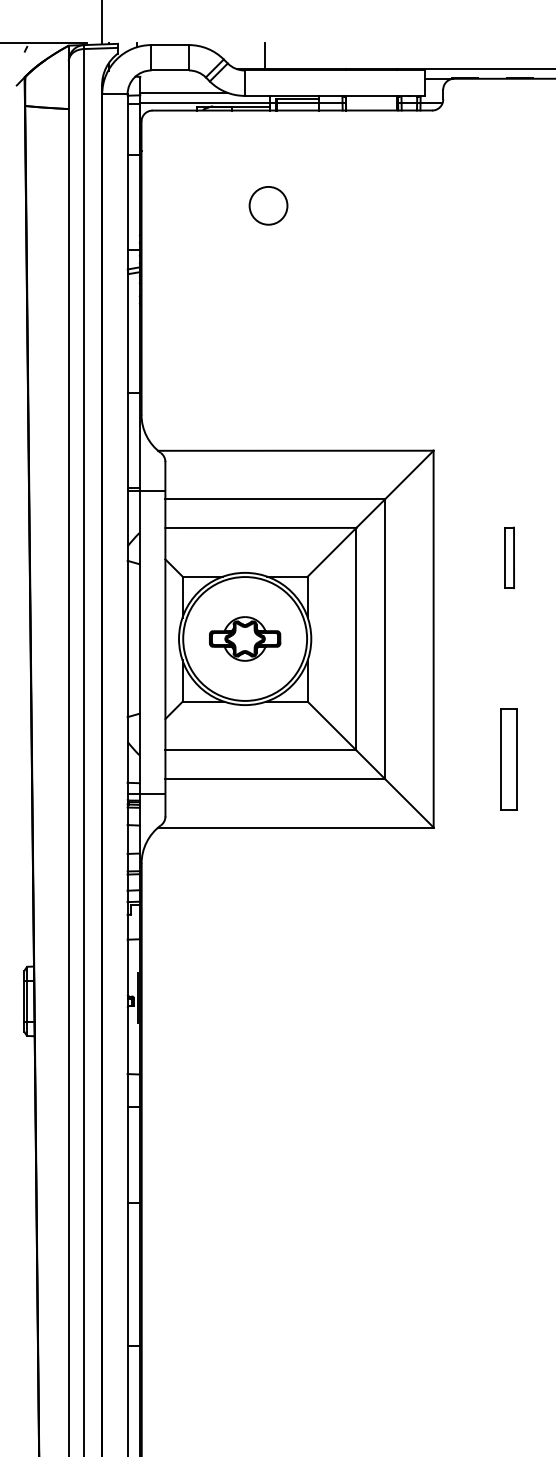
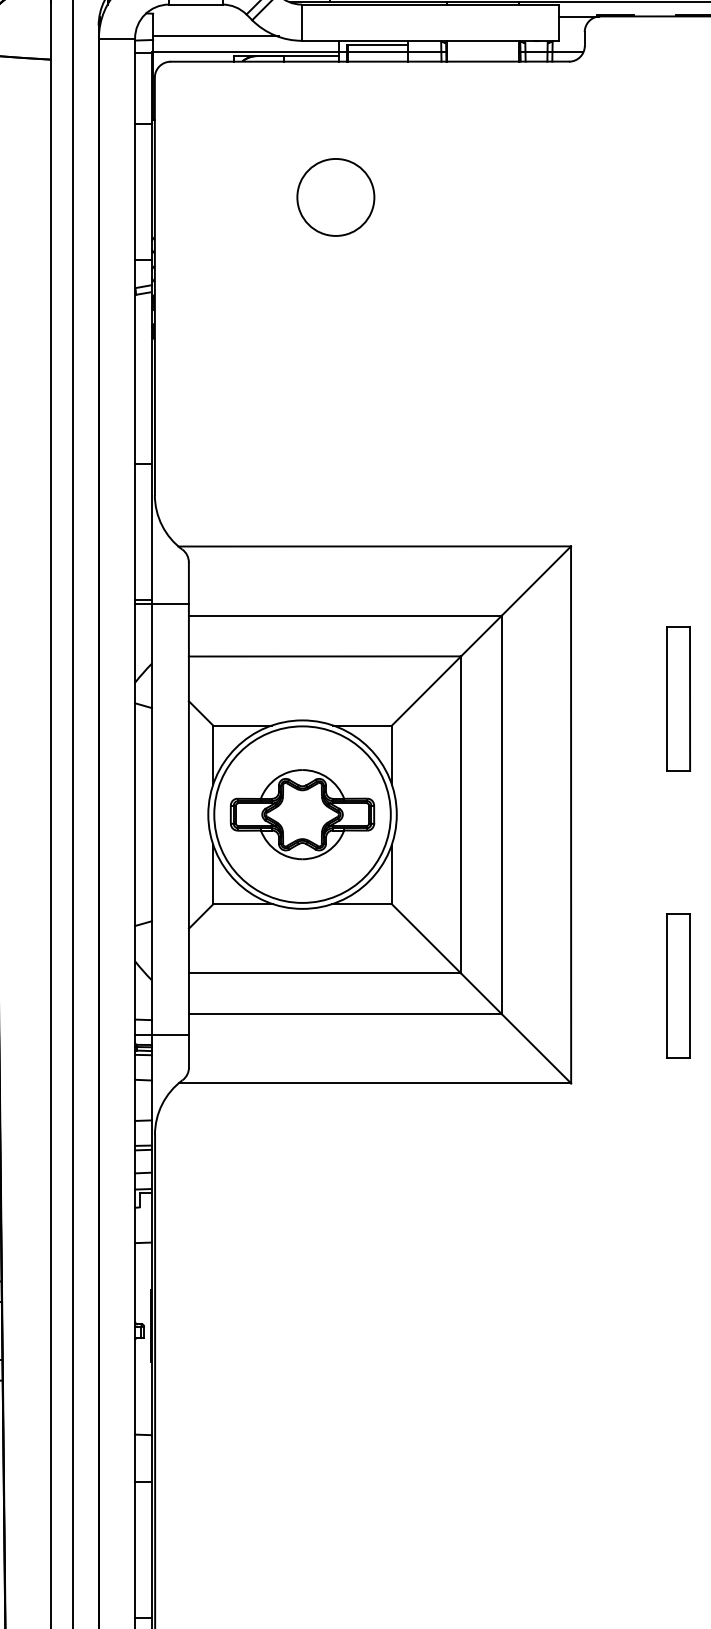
circle: (268, 205) -> (335, 196), size x1.43
part: (509, 557) -> (679, 698), size x1.67
part: (244, 638) -> (301, 813), size x1.43

